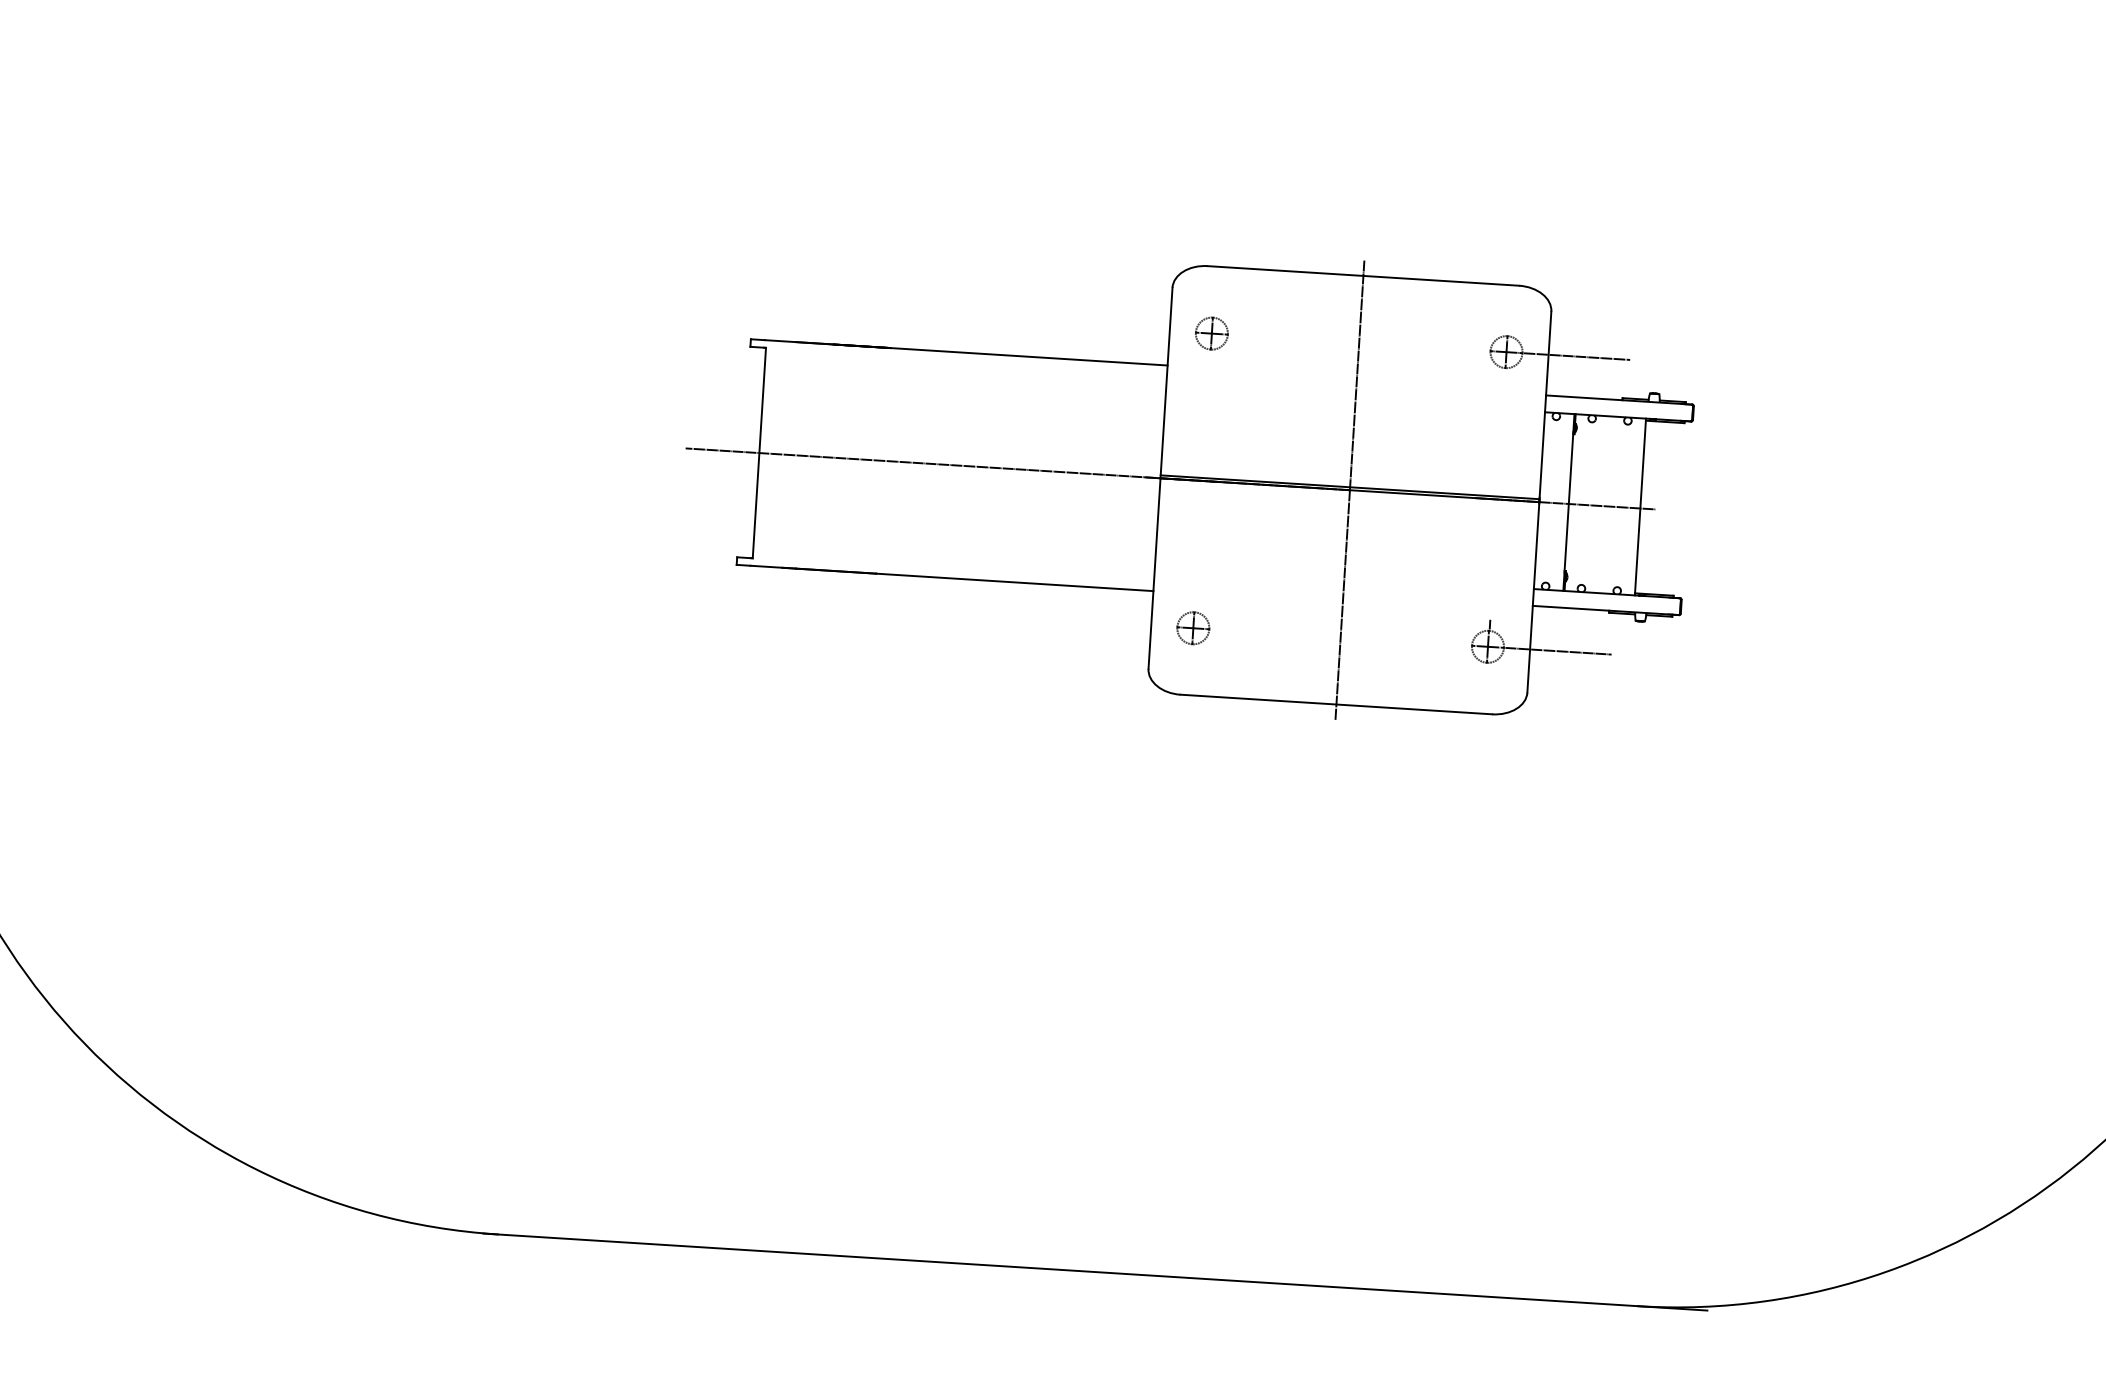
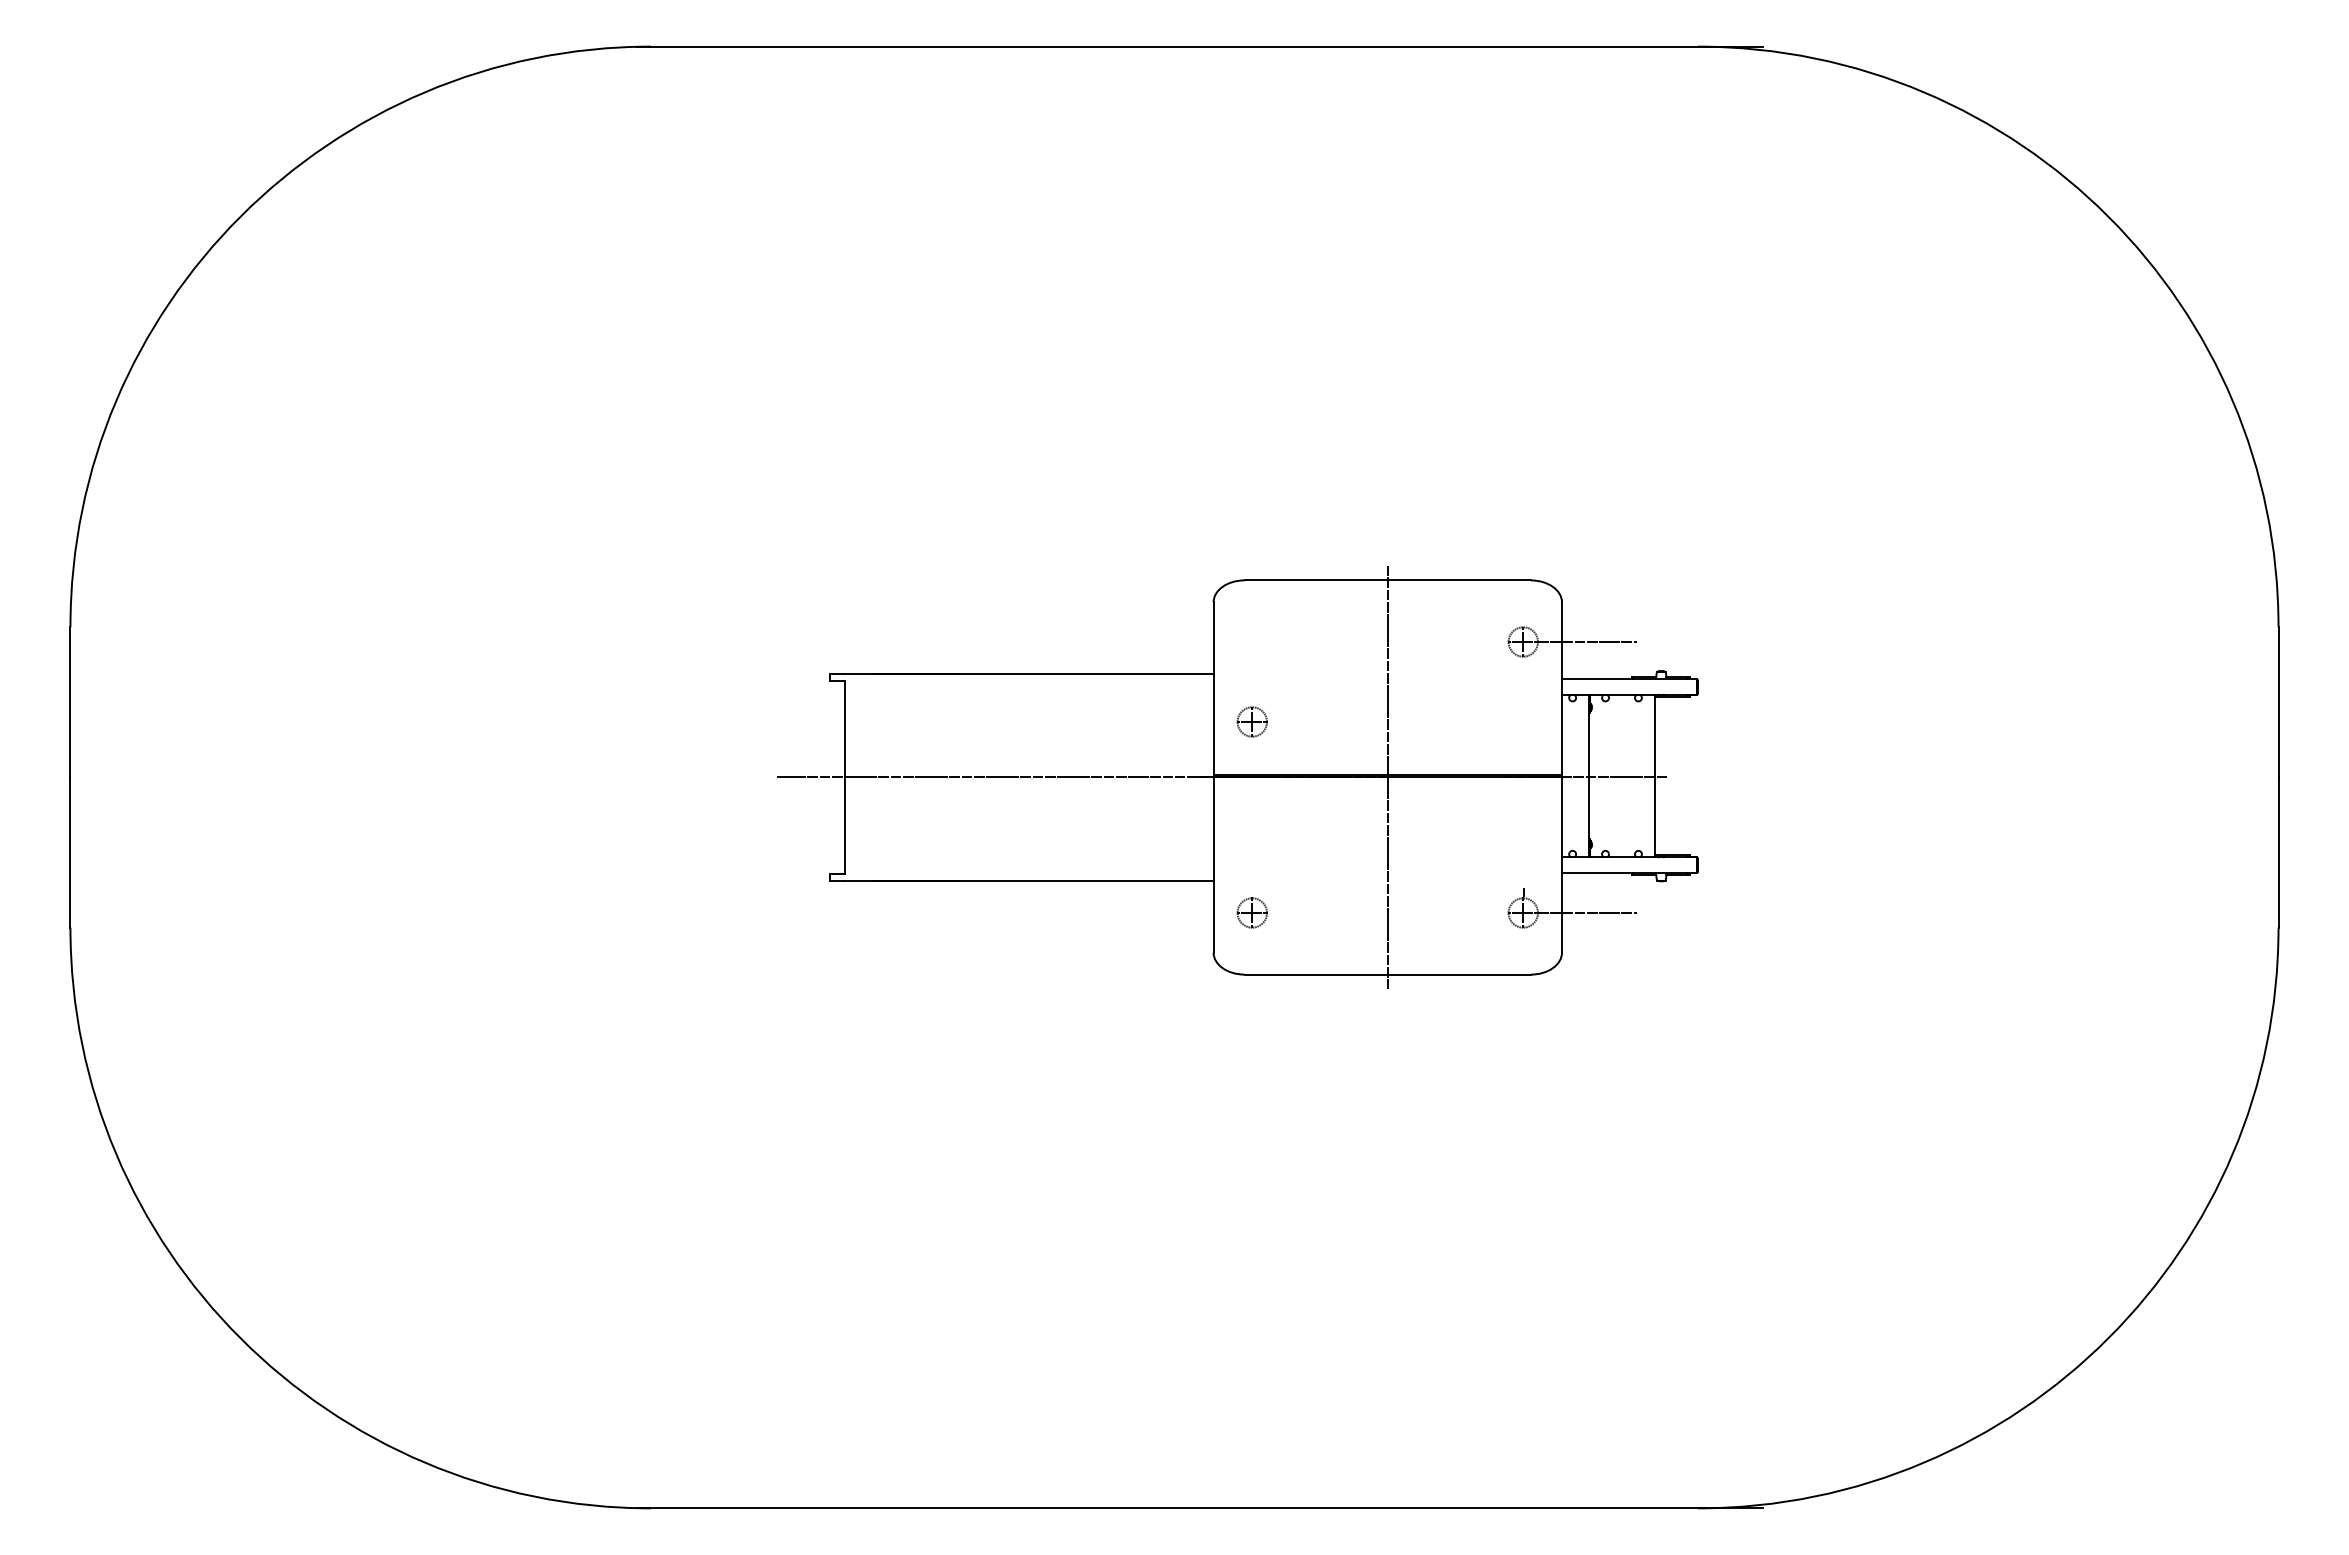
part: (1211, 333) -> (1251, 721), moved

